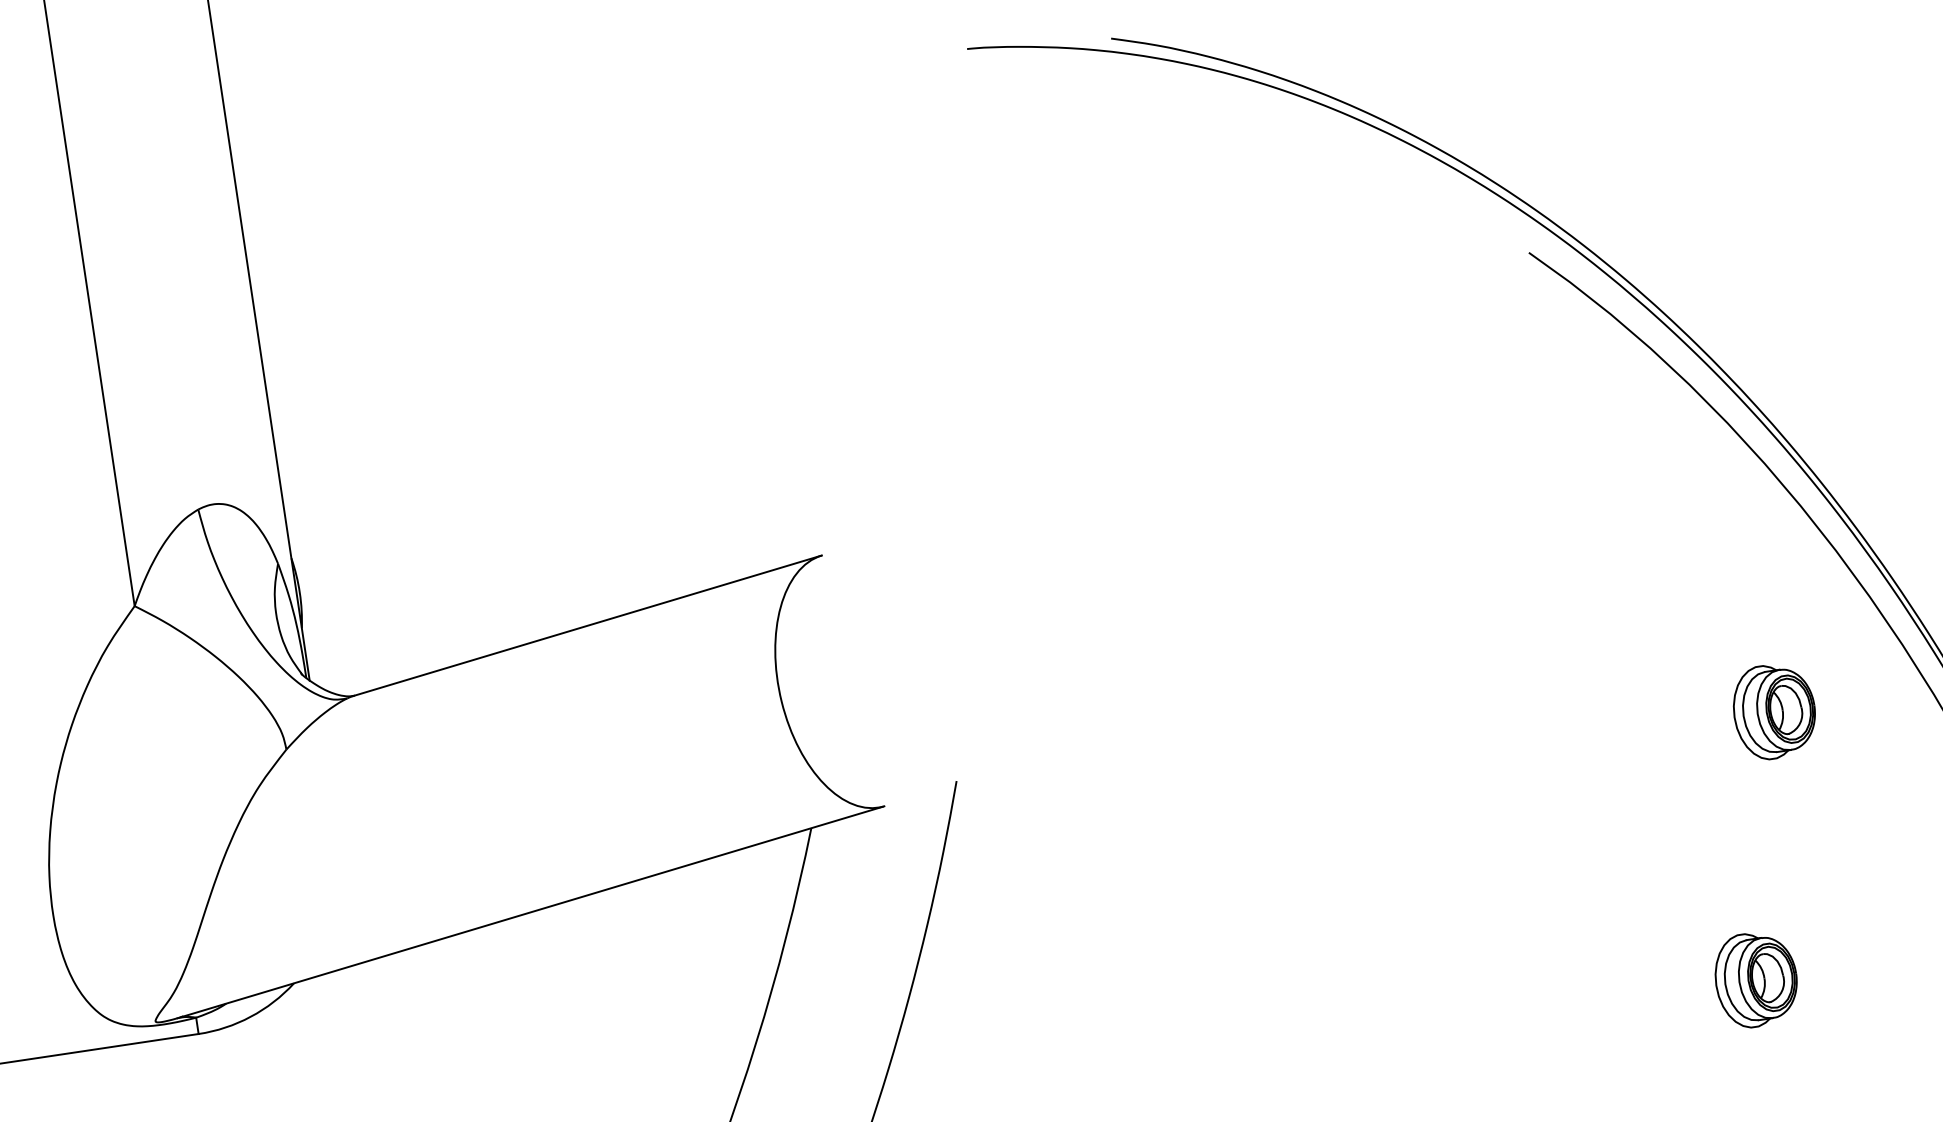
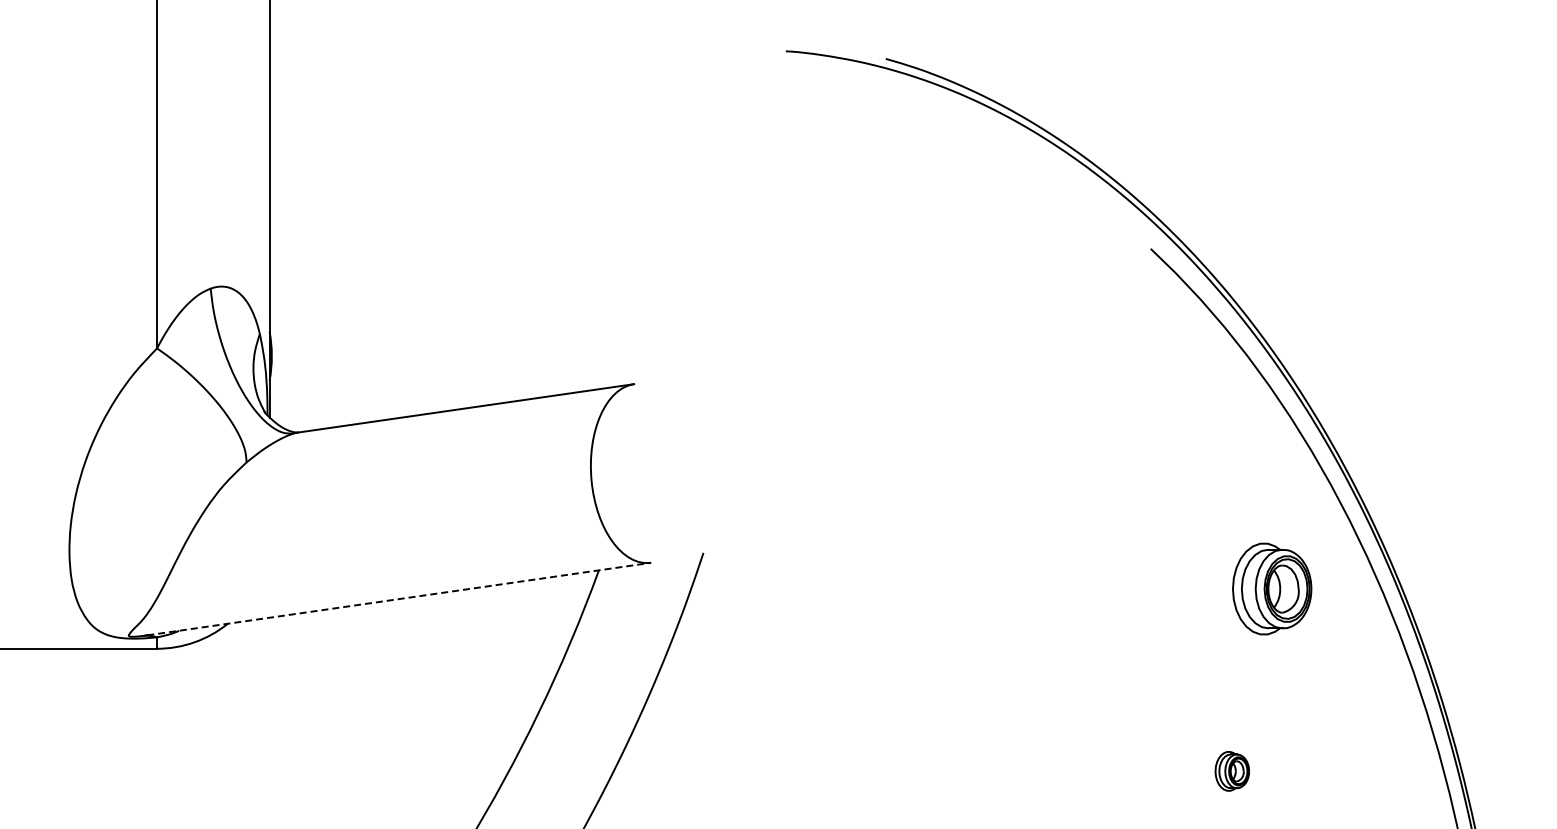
part: (1774, 710) -> (1272, 588), size x1.4
line: (533, 912) -> (399, 599), solid -> dashed
part: (1756, 979) -> (1232, 771), size x0.6

